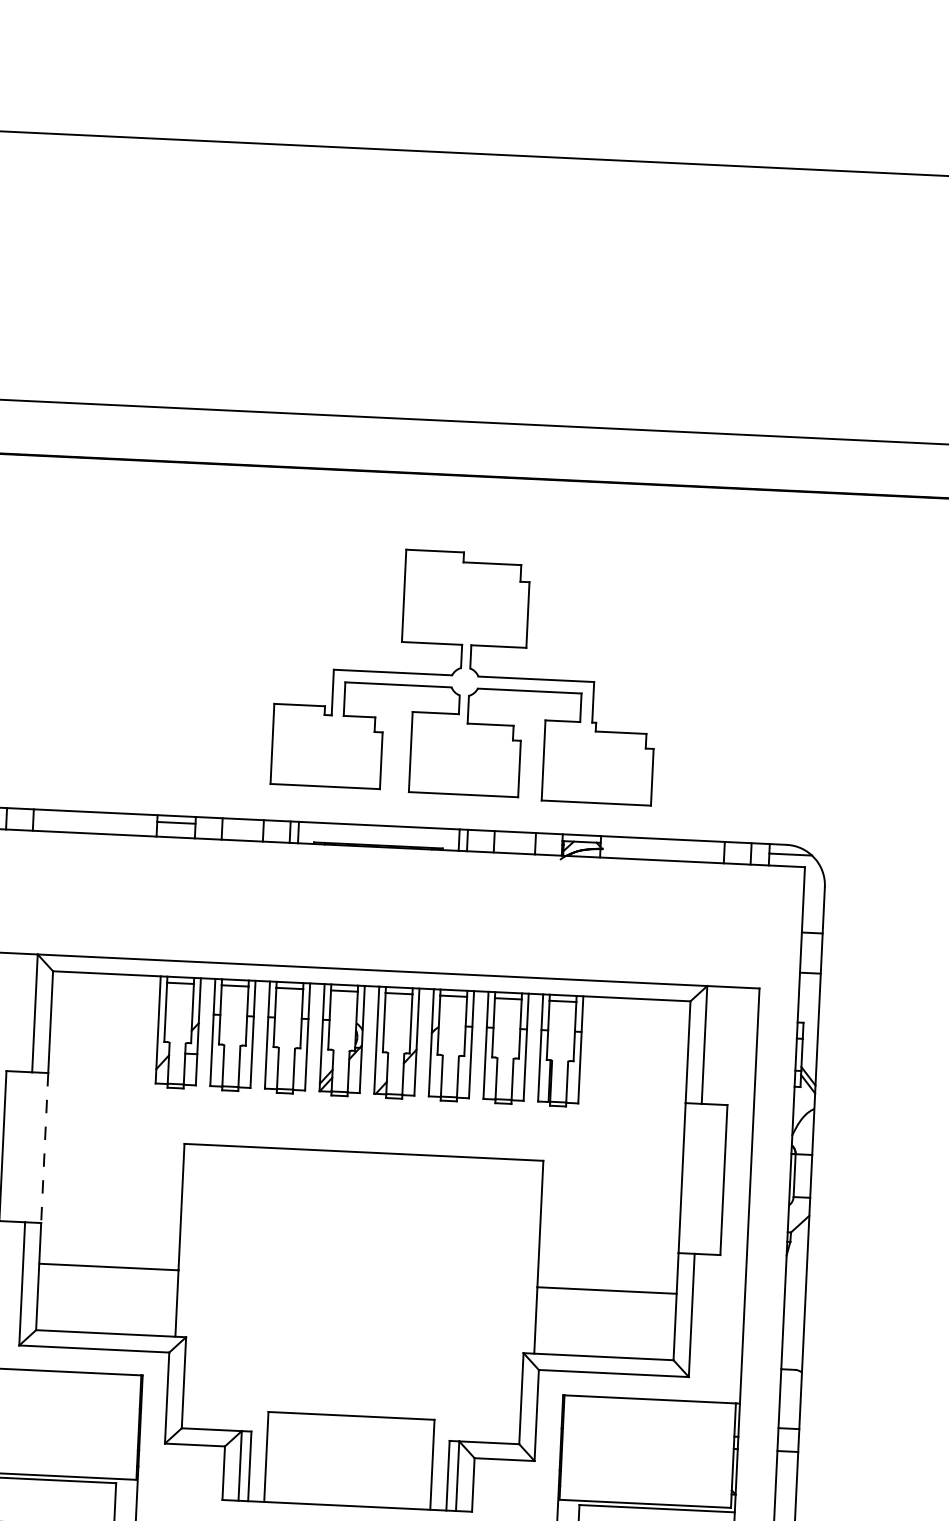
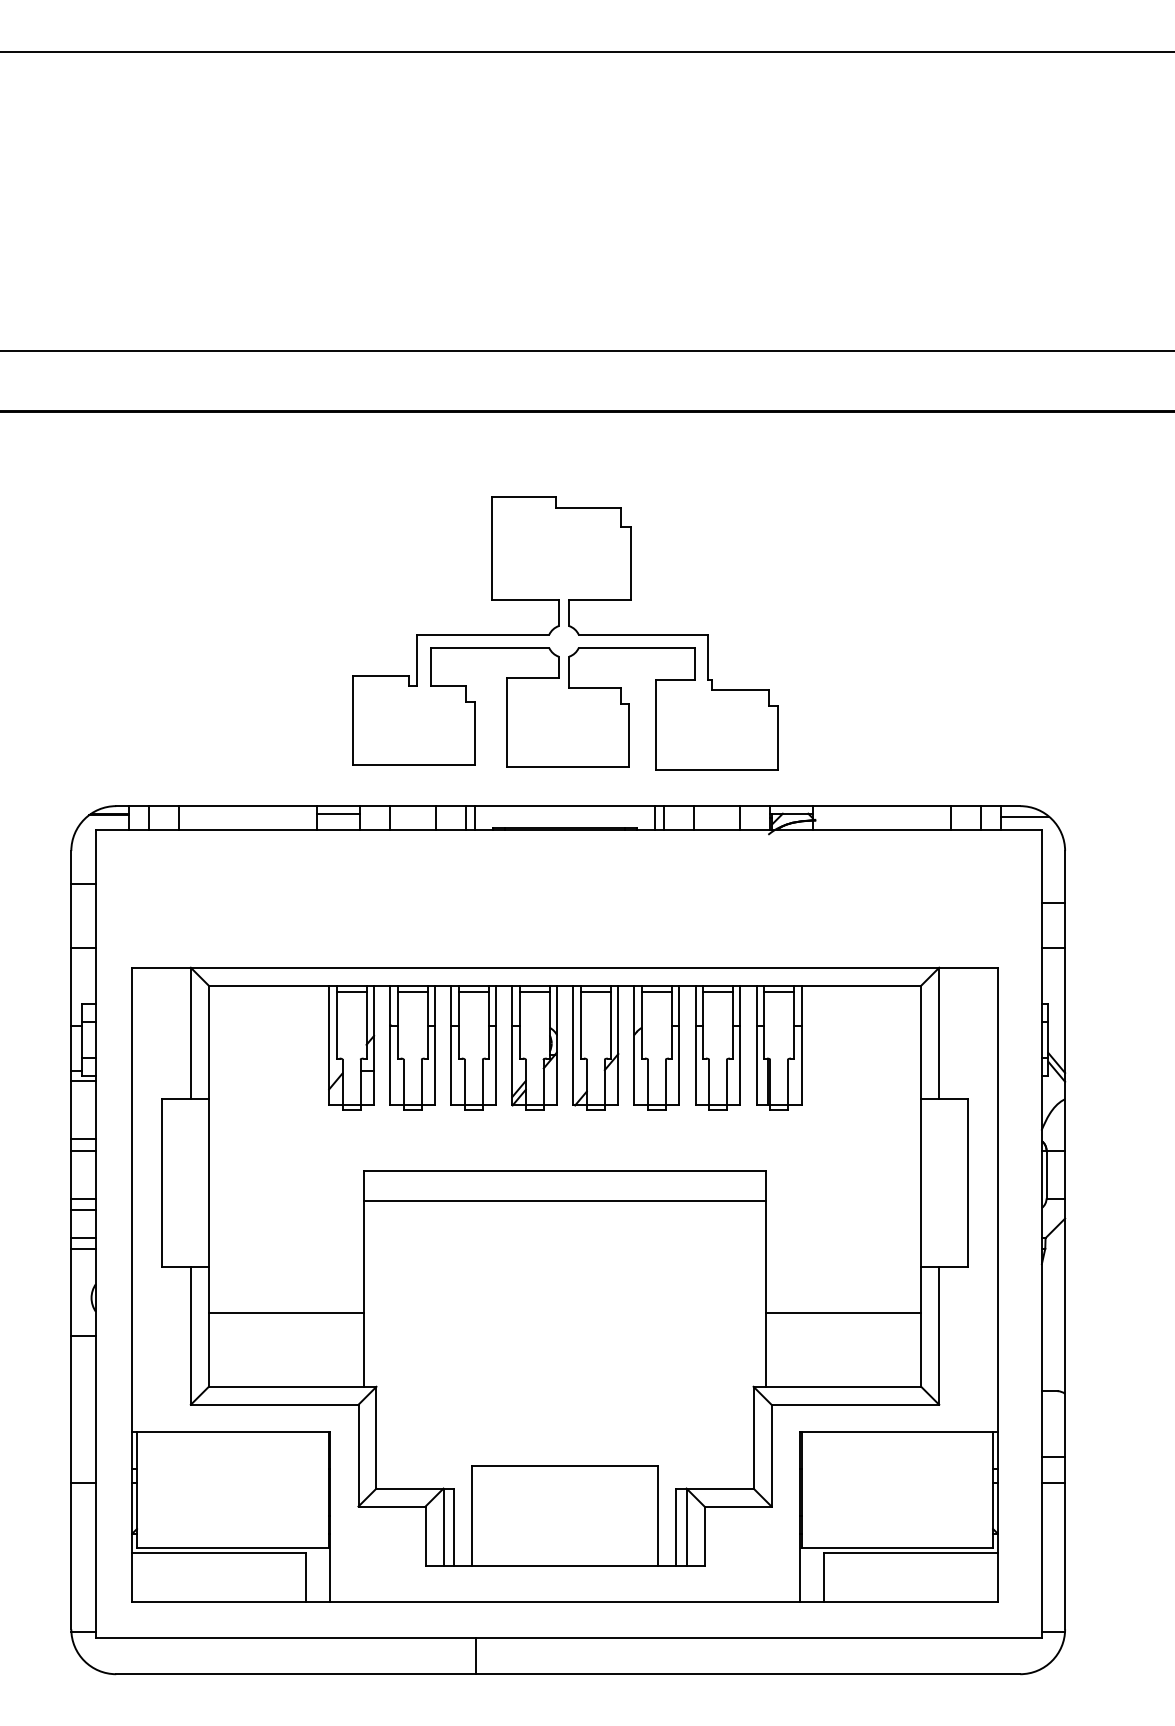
part: (466, 674) -> (565, 633), moved
line: (44, 1148) -> (208, 1183), dashed -> solid
line: (362, 1179) -> (564, 1201), added

